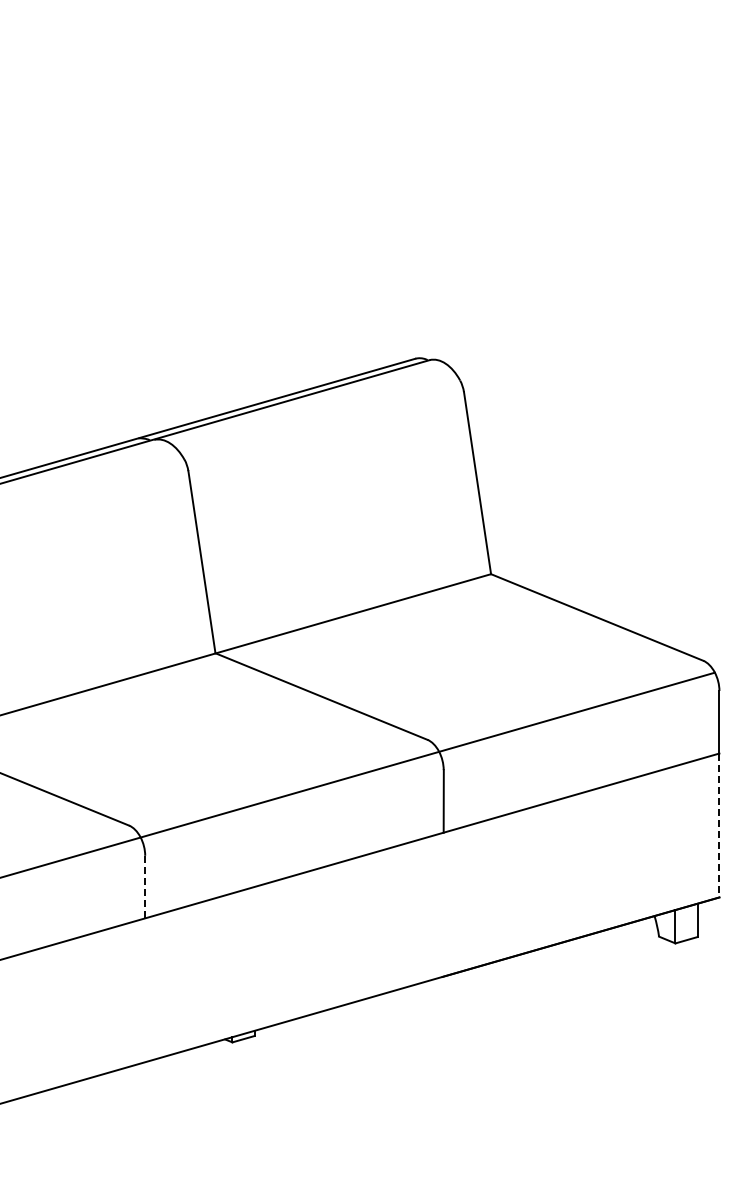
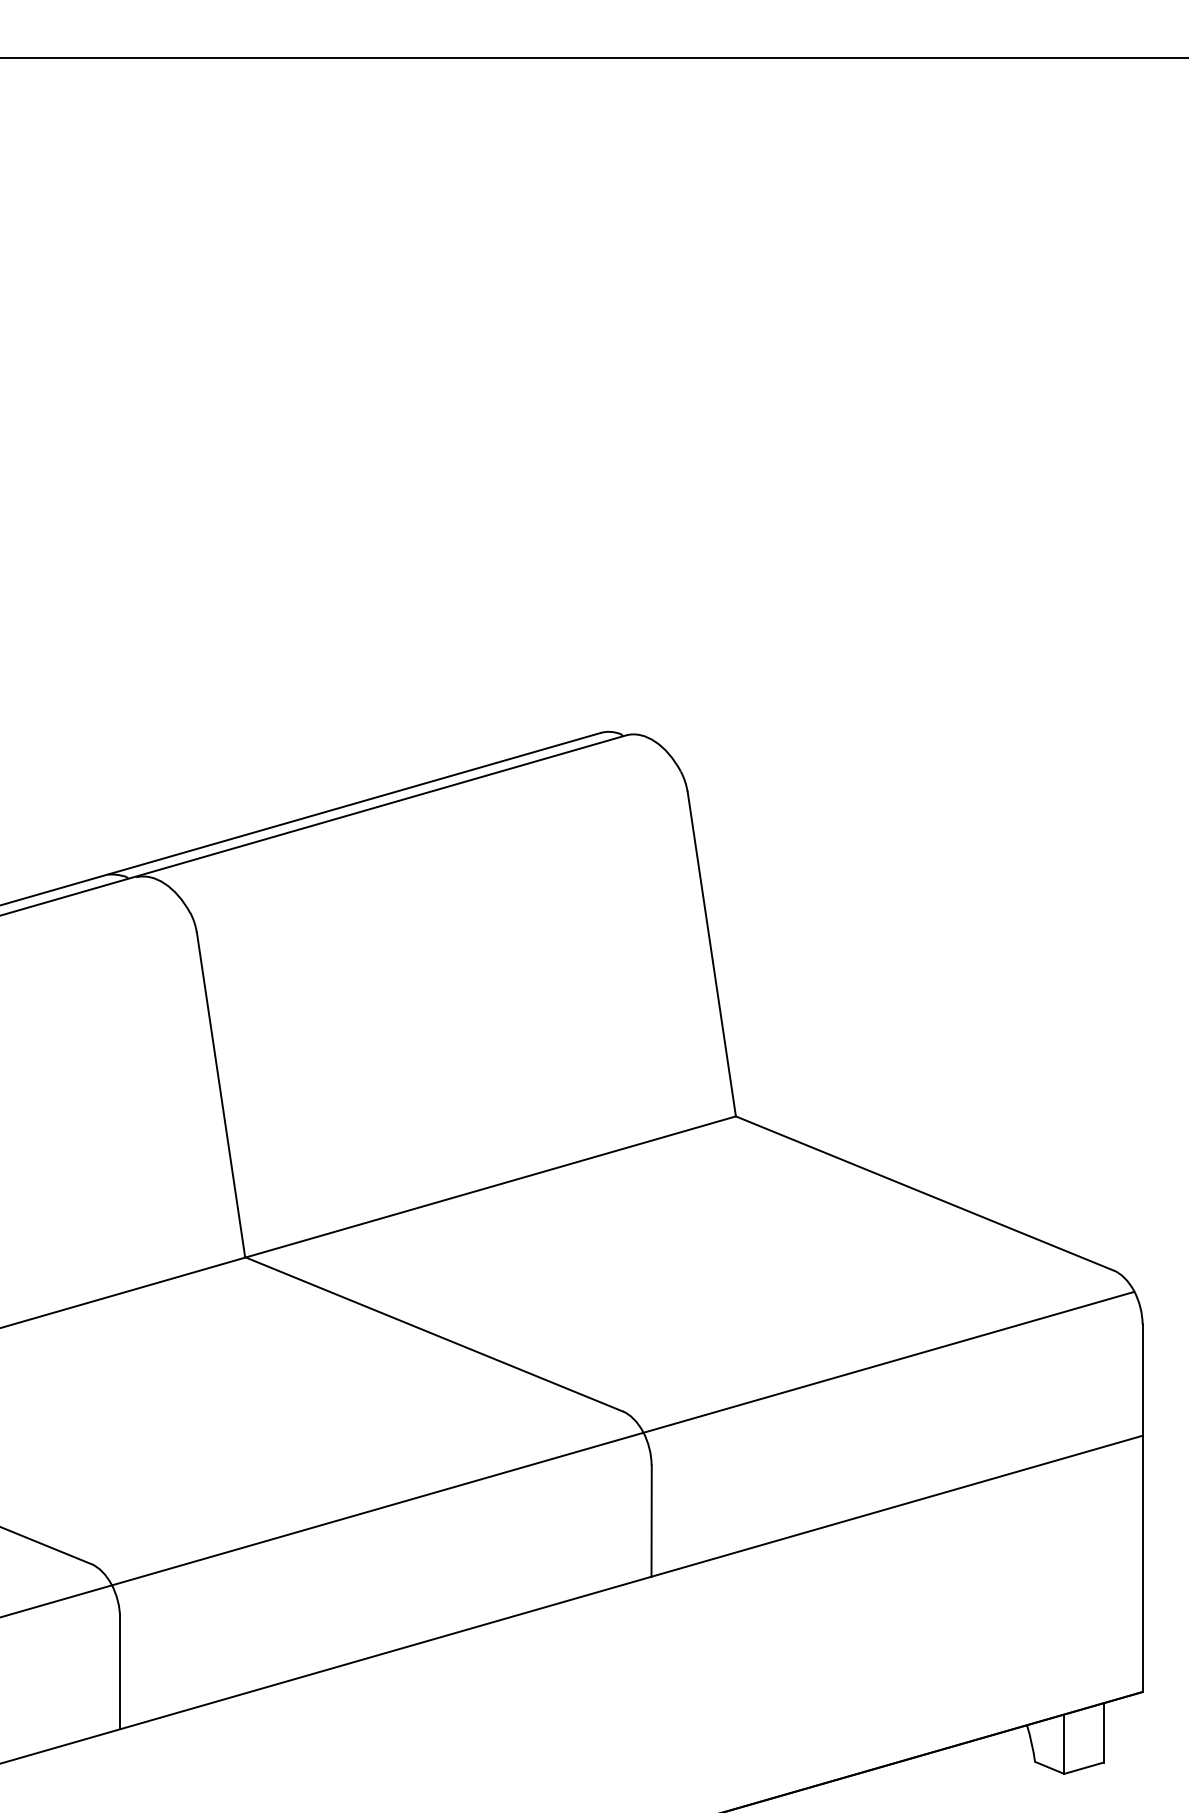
line: (719, 825) -> (1142, 1563), dashed -> solid
line: (145, 886) -> (120, 1672), dashed -> solid

